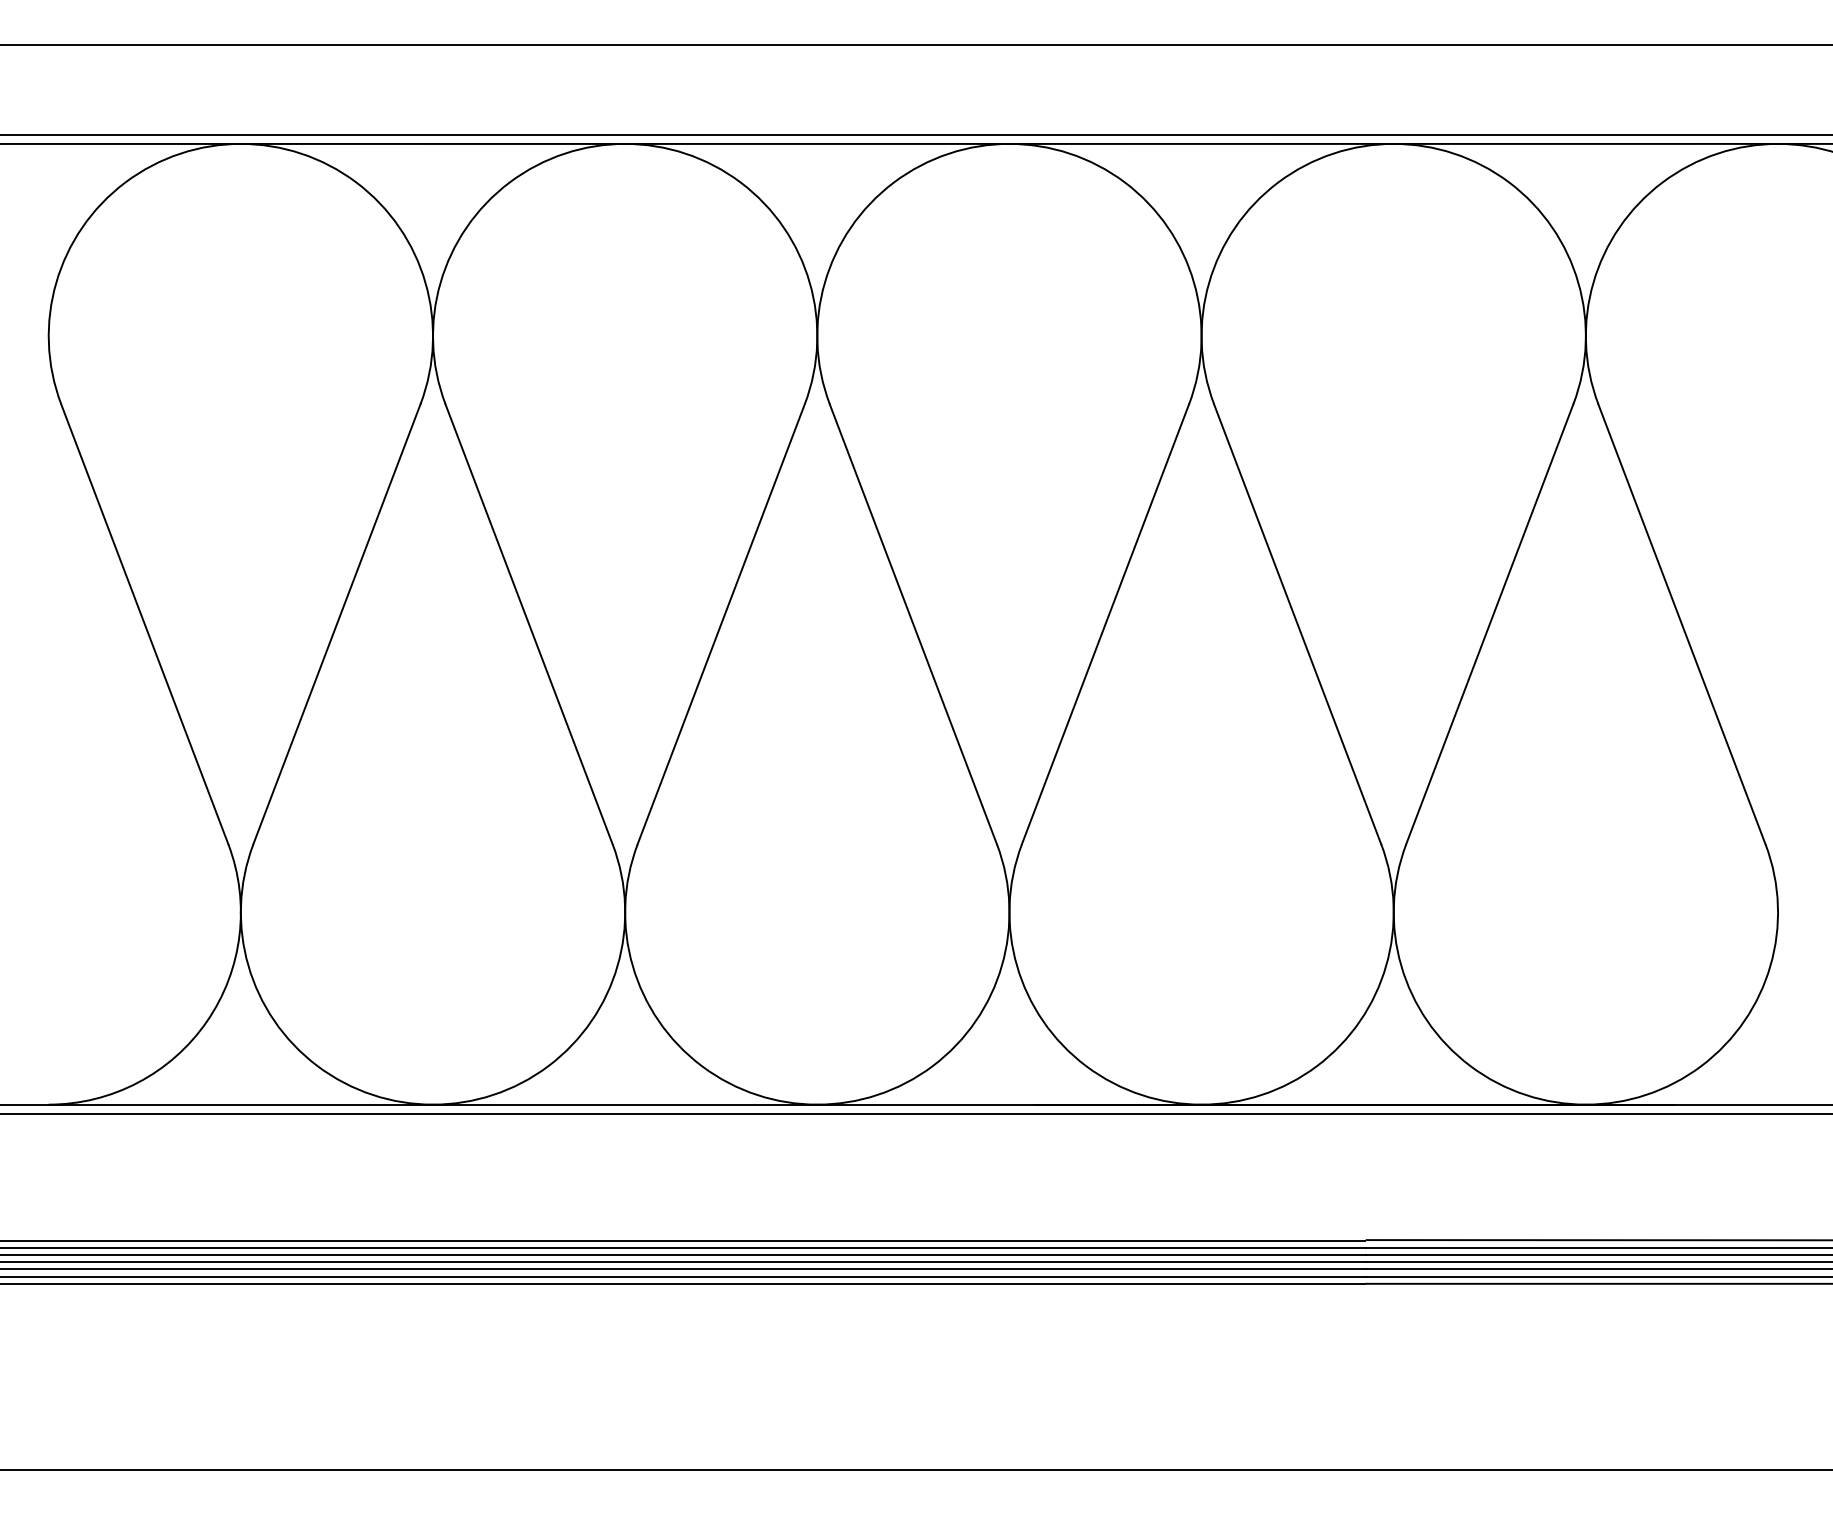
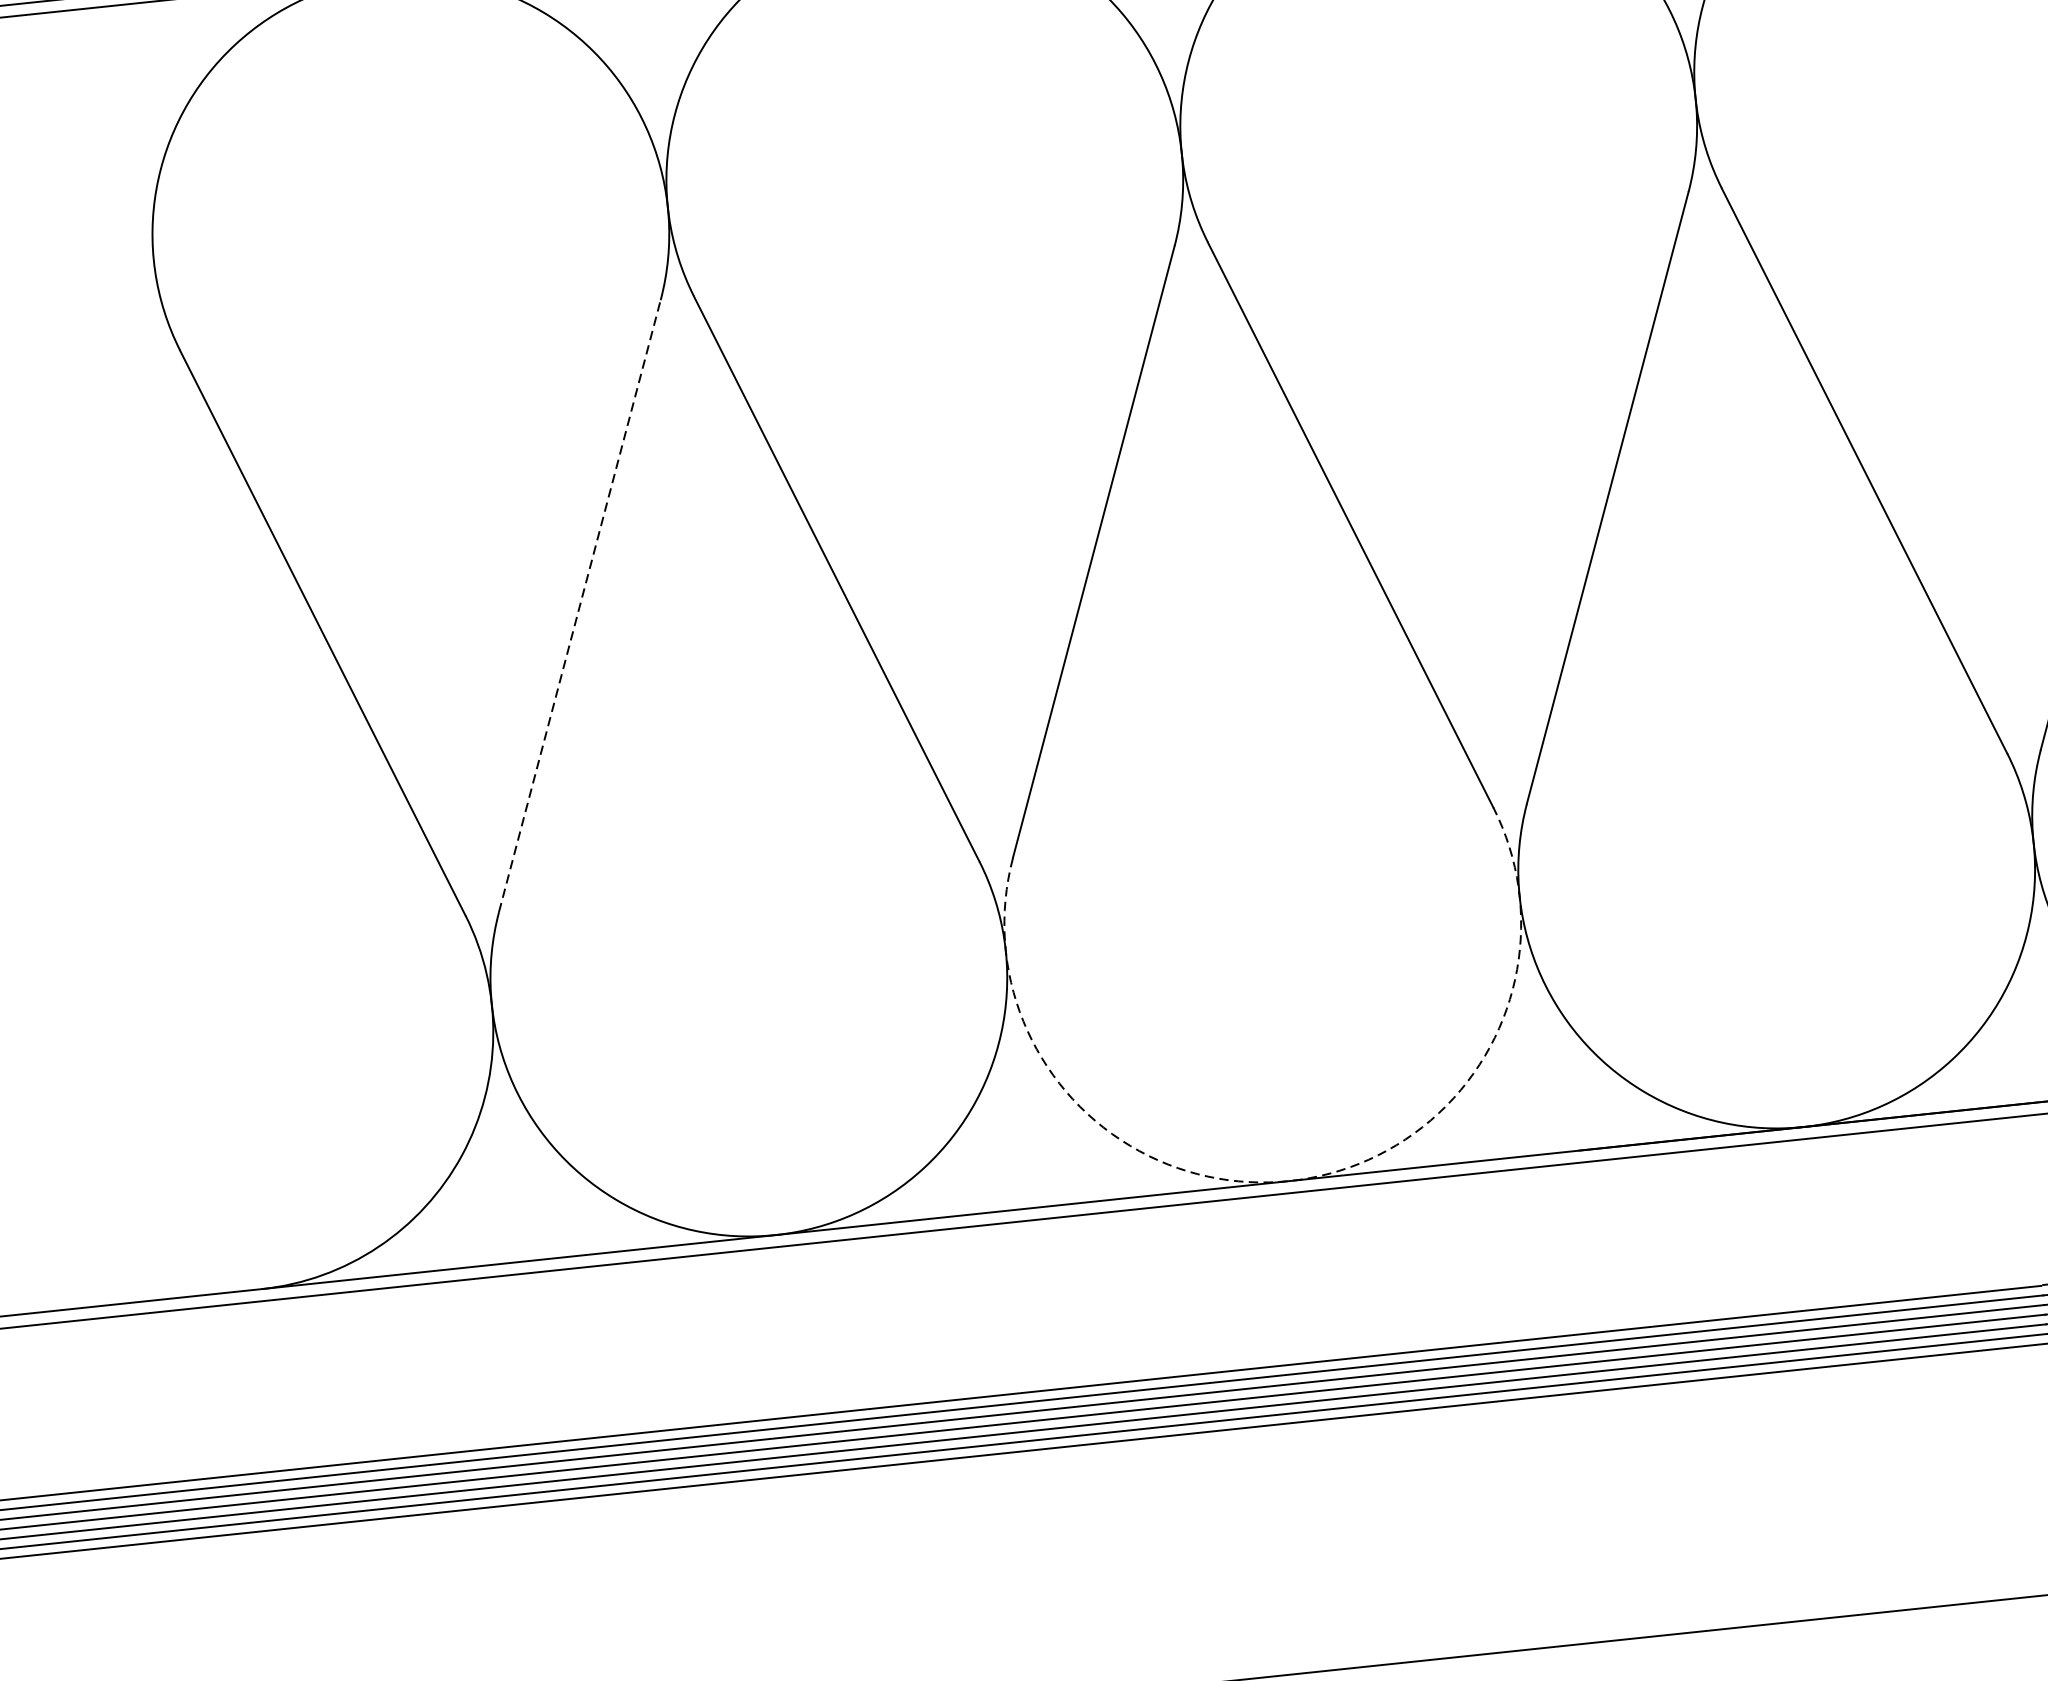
line: (337, 623) -> (580, 605), solid -> dashed
arc: (817, 1104) -> (1290, 1180), solid -> dashed

